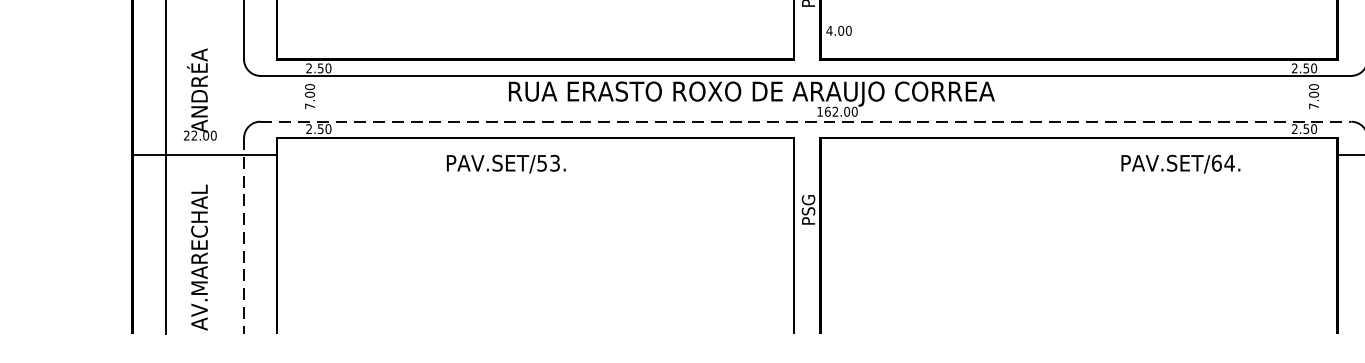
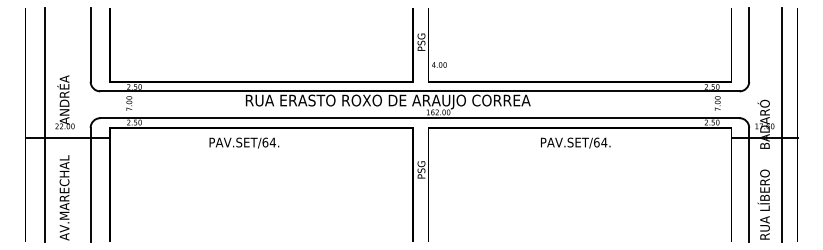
line: (805, 122) -> (419, 118), dashed -> solid
text: (547, 163) -> (268, 142), PAV.SET/53. -> PAV.SET/64.
text: (1180, 163) -> (575, 142), moved
line: (243, 236) -> (90, 185), dashed -> solid

